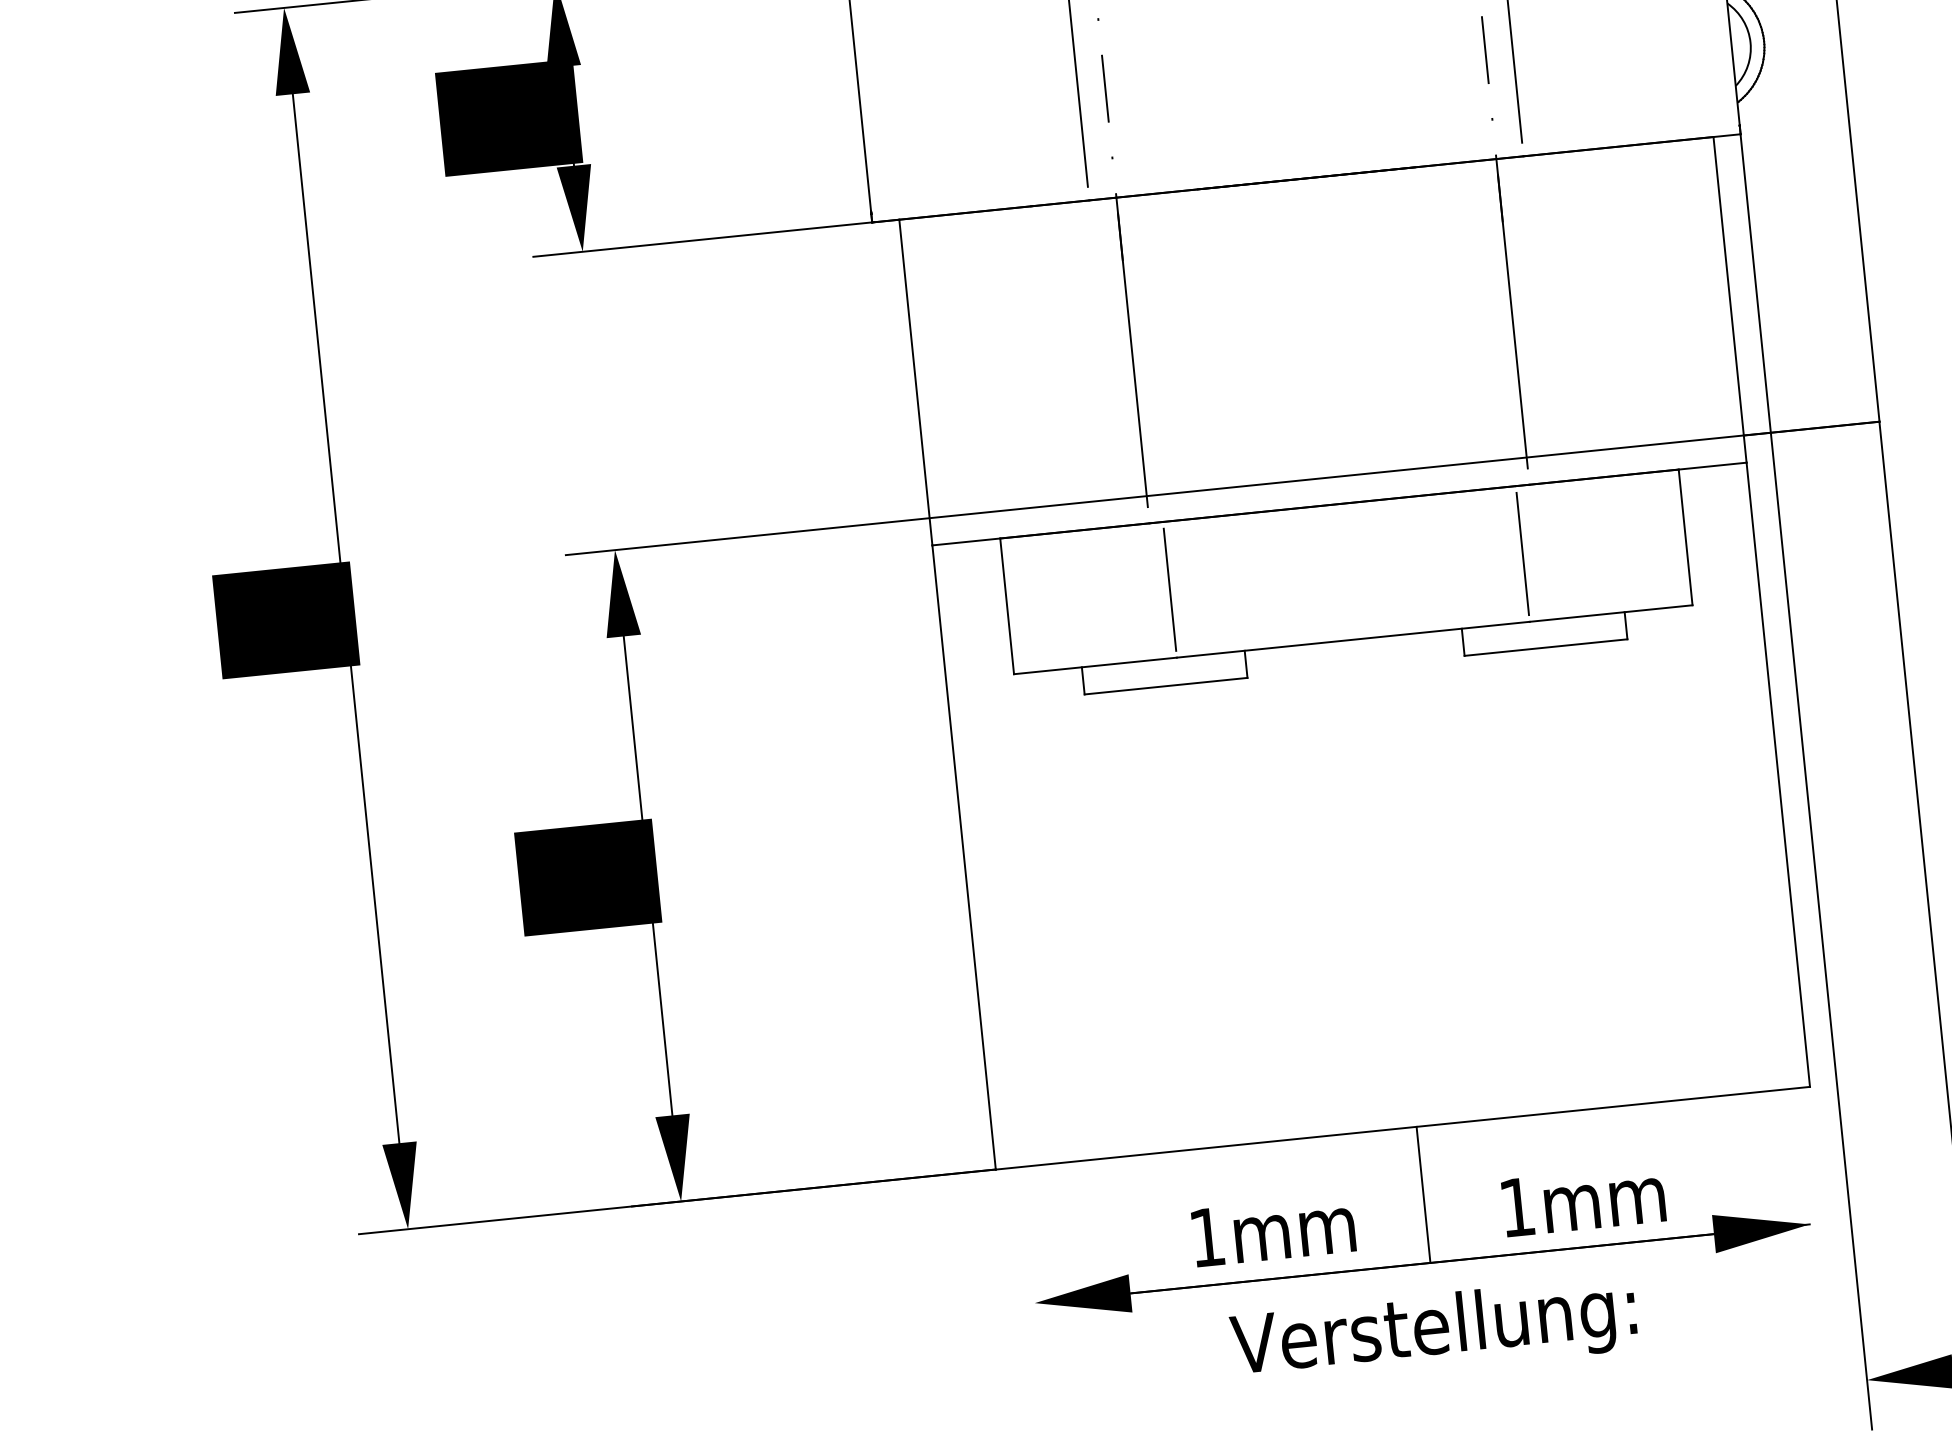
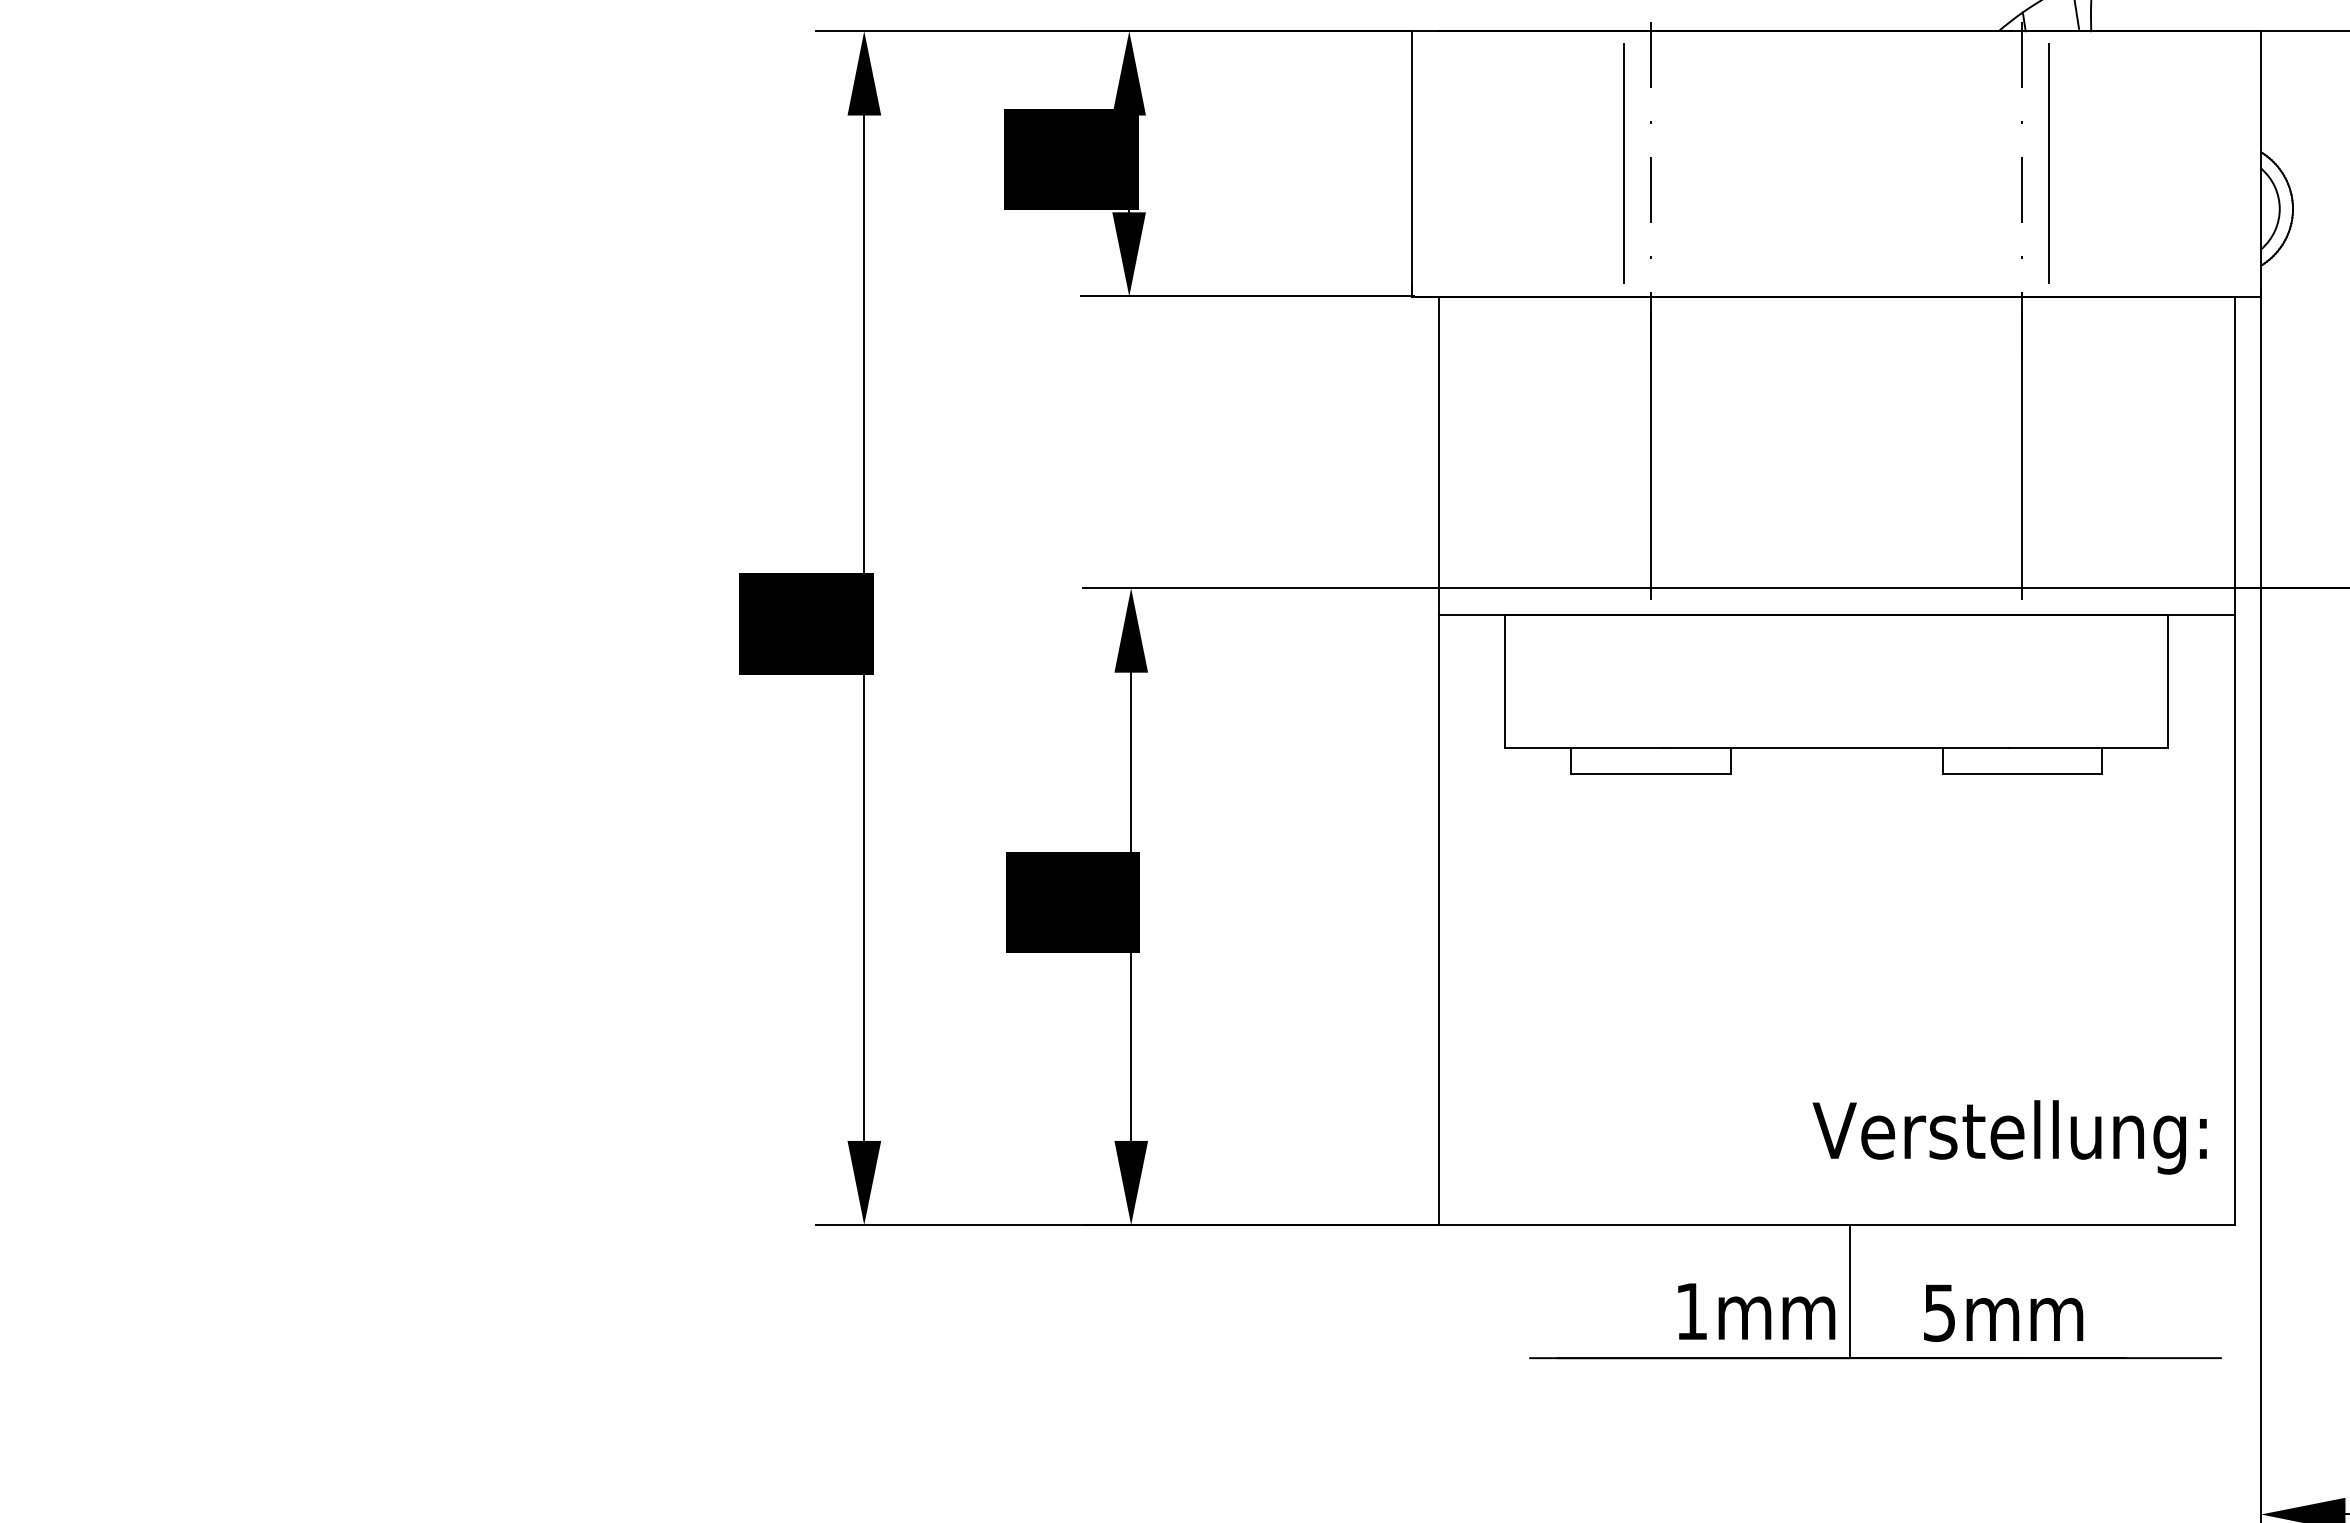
line: (1523, 553) -> (2009, 680), removed
line: (1170, 589) -> (1664, 680), removed
text: (1517, 1207) -> (1939, 1313), 1mm -> 5mm
fill: (1761, 1228) -> (2173, 1357), removed
text: (1273, 1230) -> (1756, 1311), moved
fill: (1081, 1297) -> (1509, 1357), removed
text: (1433, 1332) -> (2009, 1137), moved

